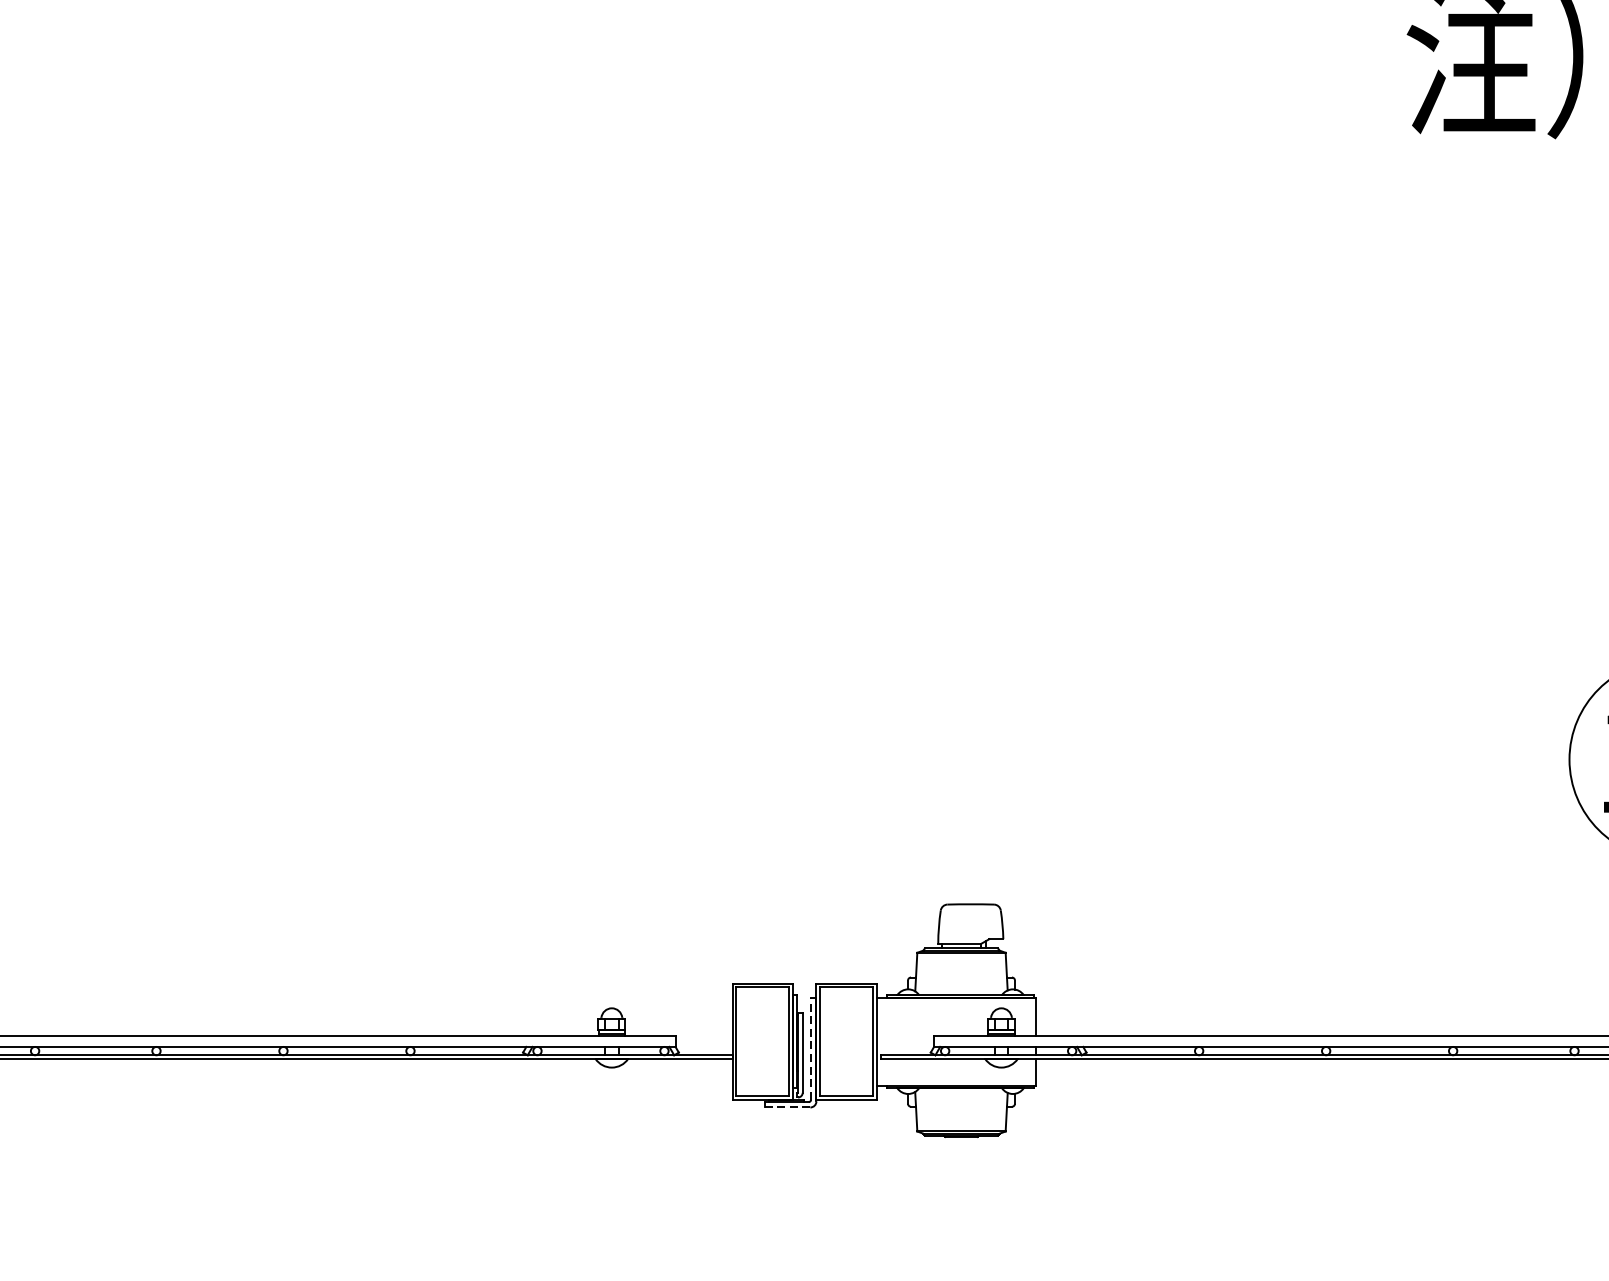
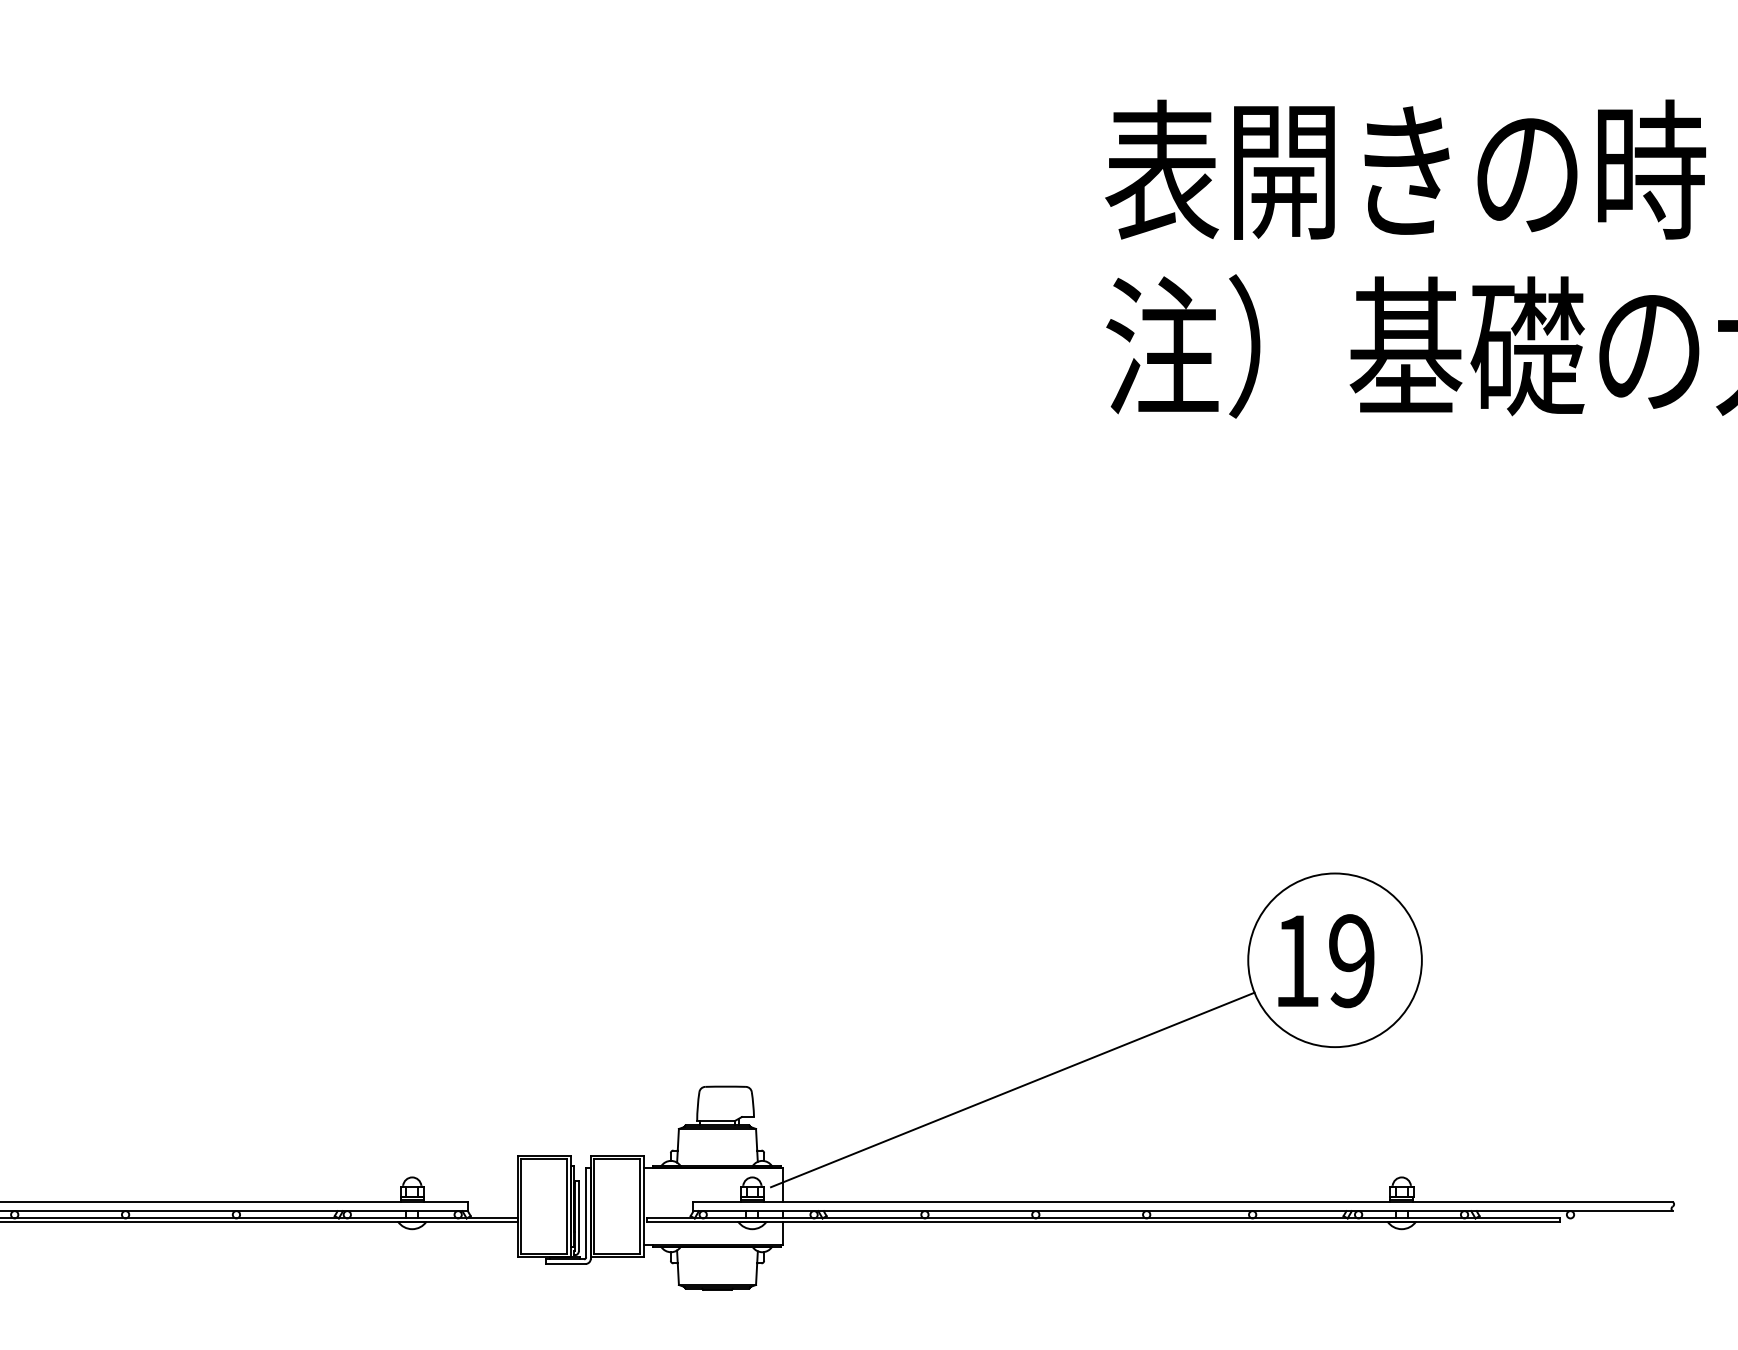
line: (1299, 907) -> (1012, 1089), added
line: (811, 1048) -> (586, 1212), dashed -> solid
line: (787, 1108) -> (565, 1264), dashed -> solid

